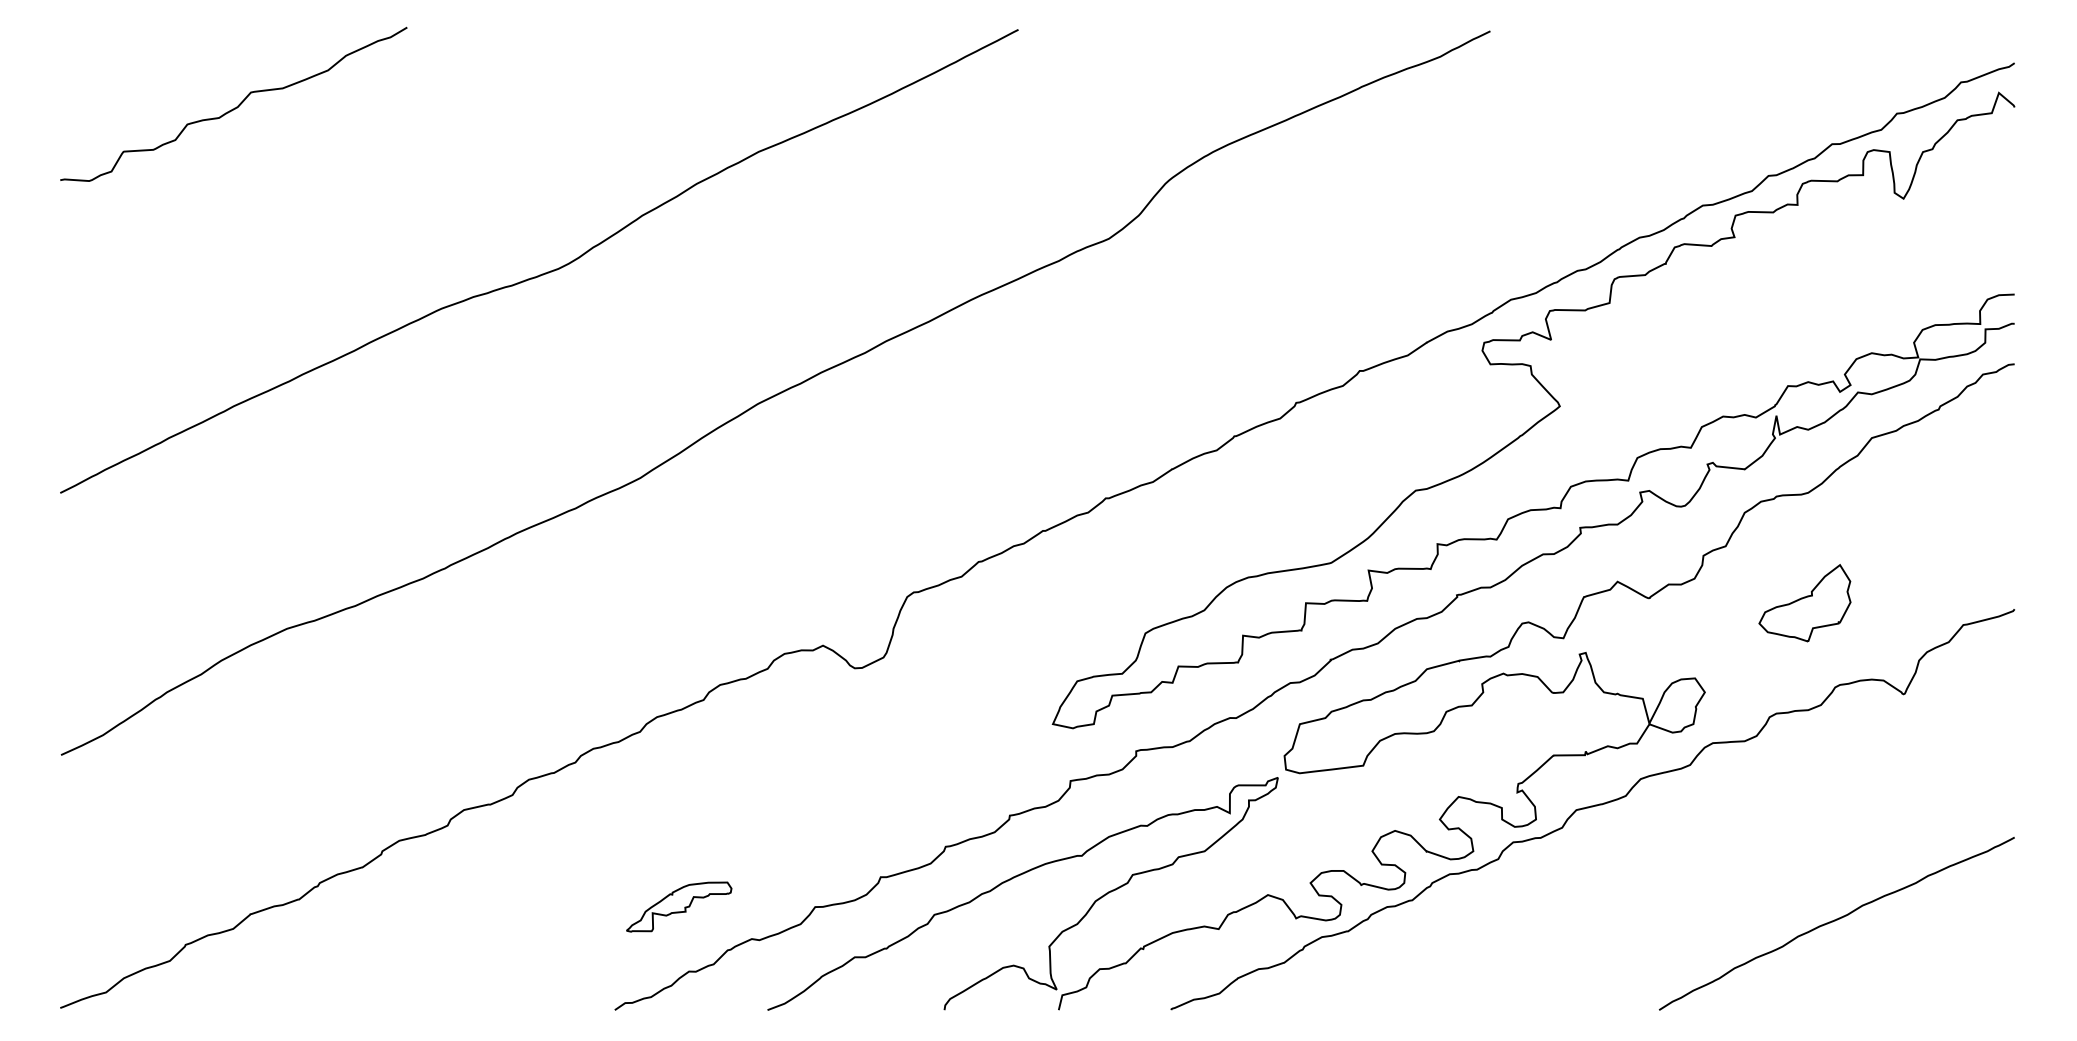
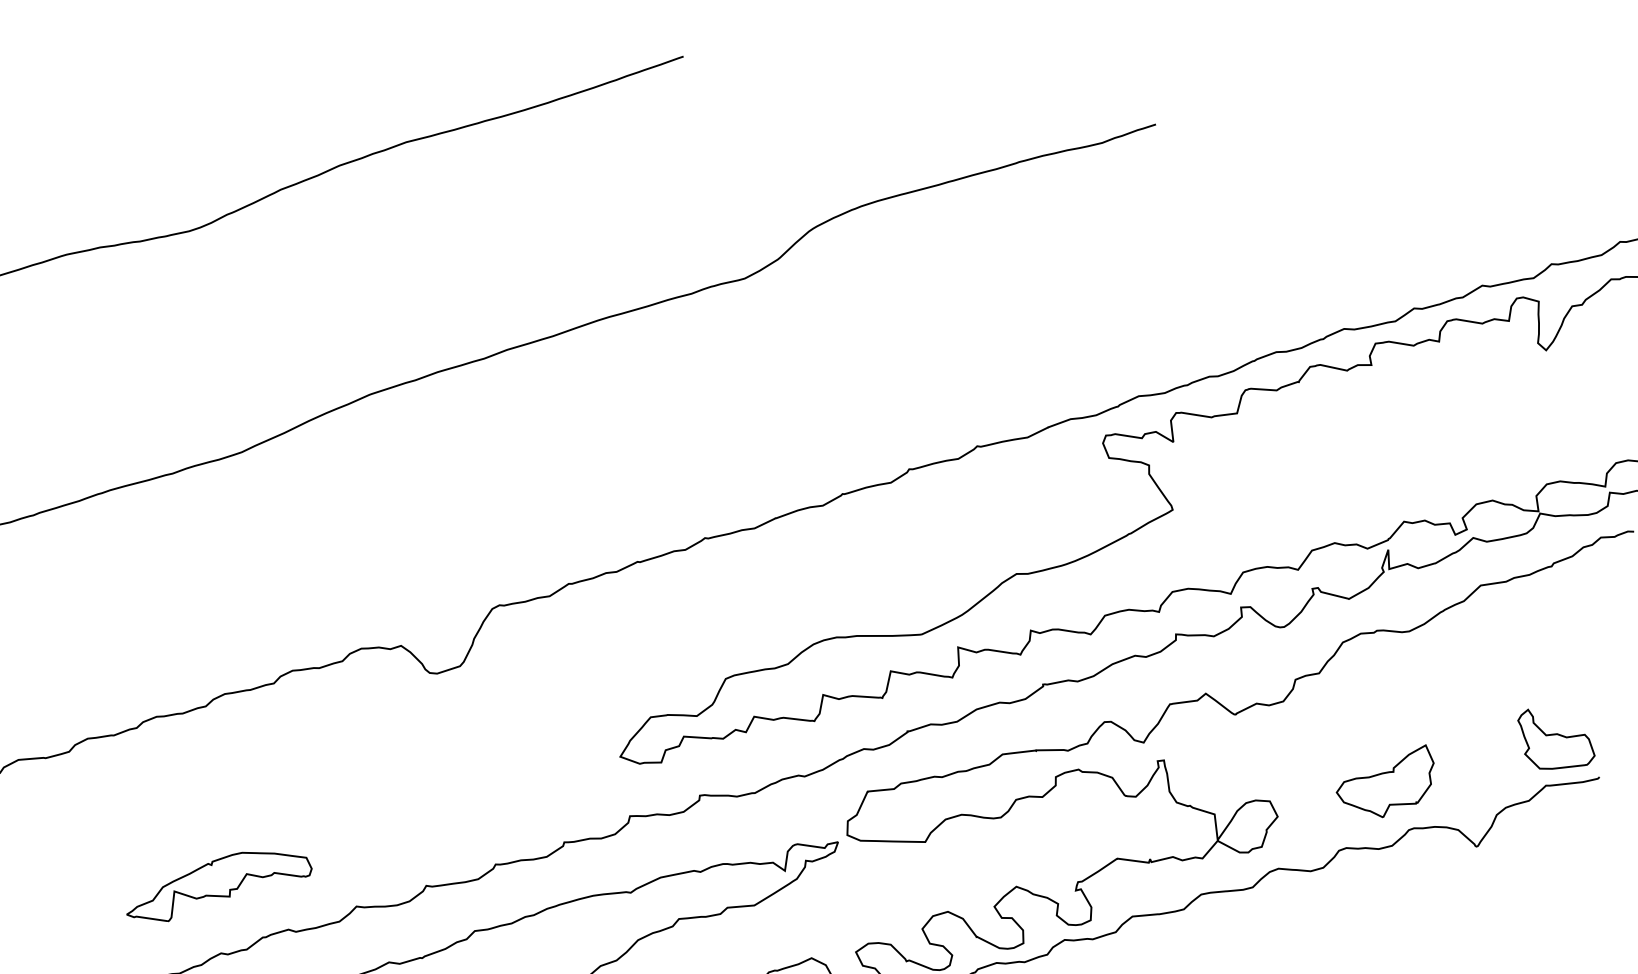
part: (1966, 581) -> (1555, 742), added
part: (1804, 603) -> (1384, 778), moved
part: (679, 906) -> (220, 886), size x1.67

